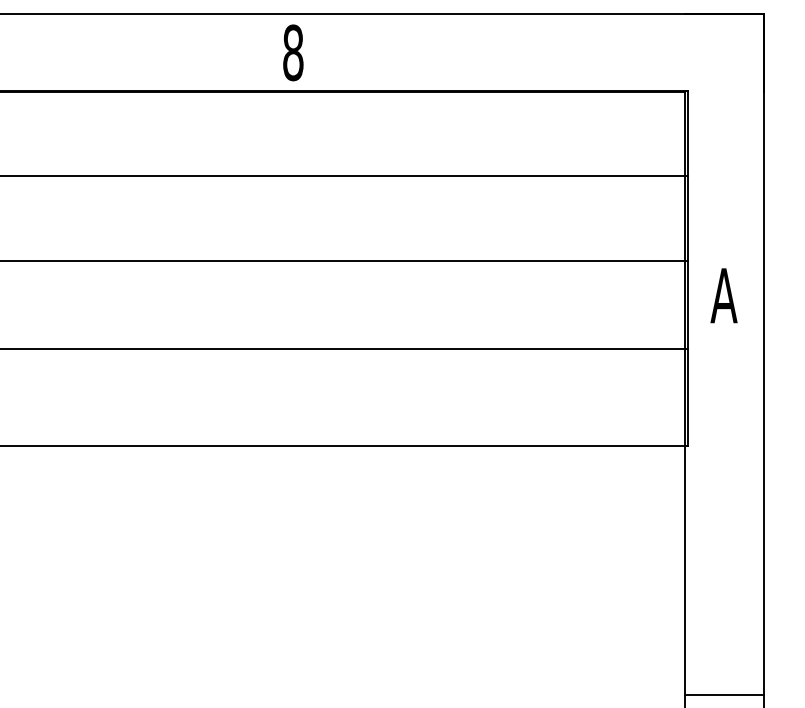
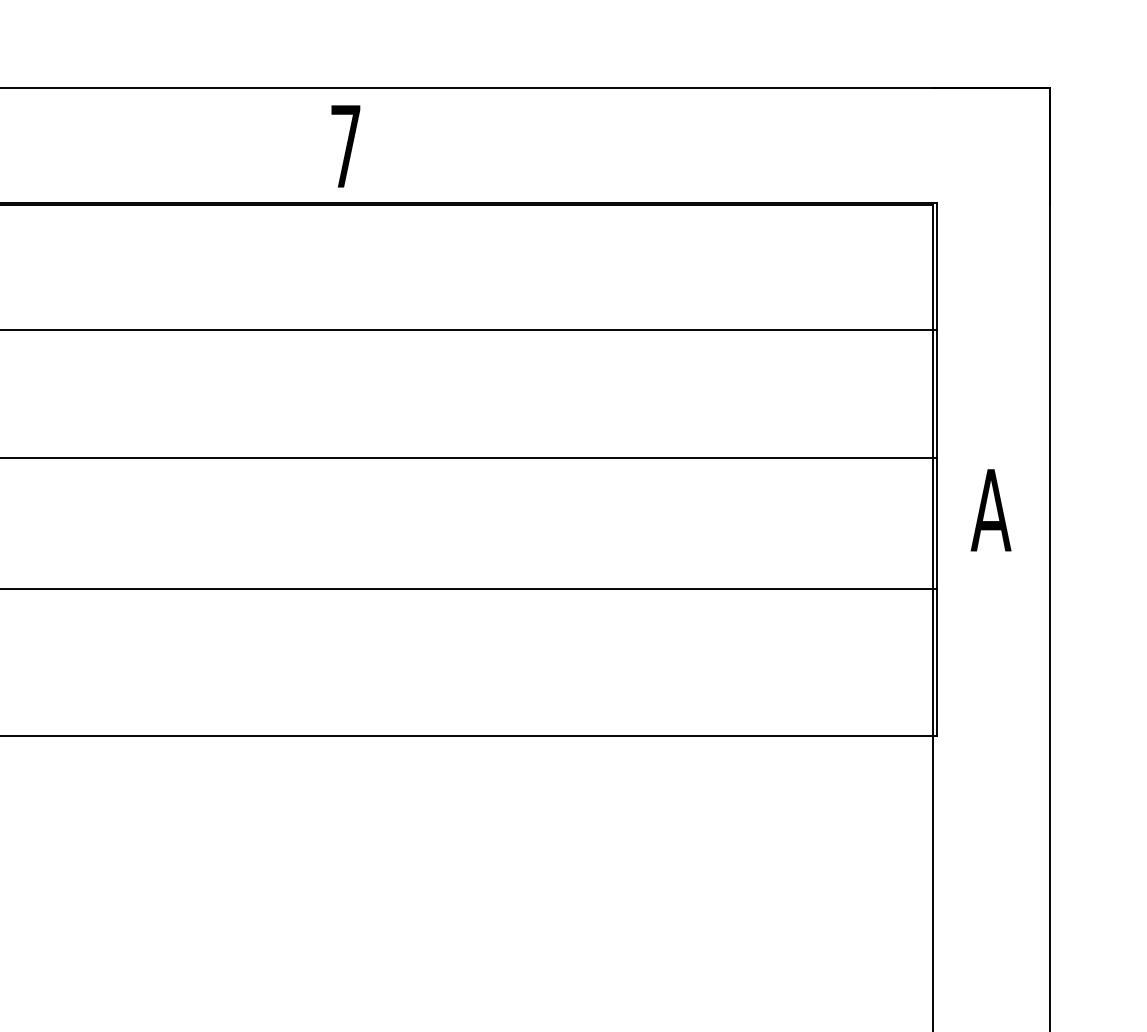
text: (293, 52) -> (346, 145), 8 -> 7

